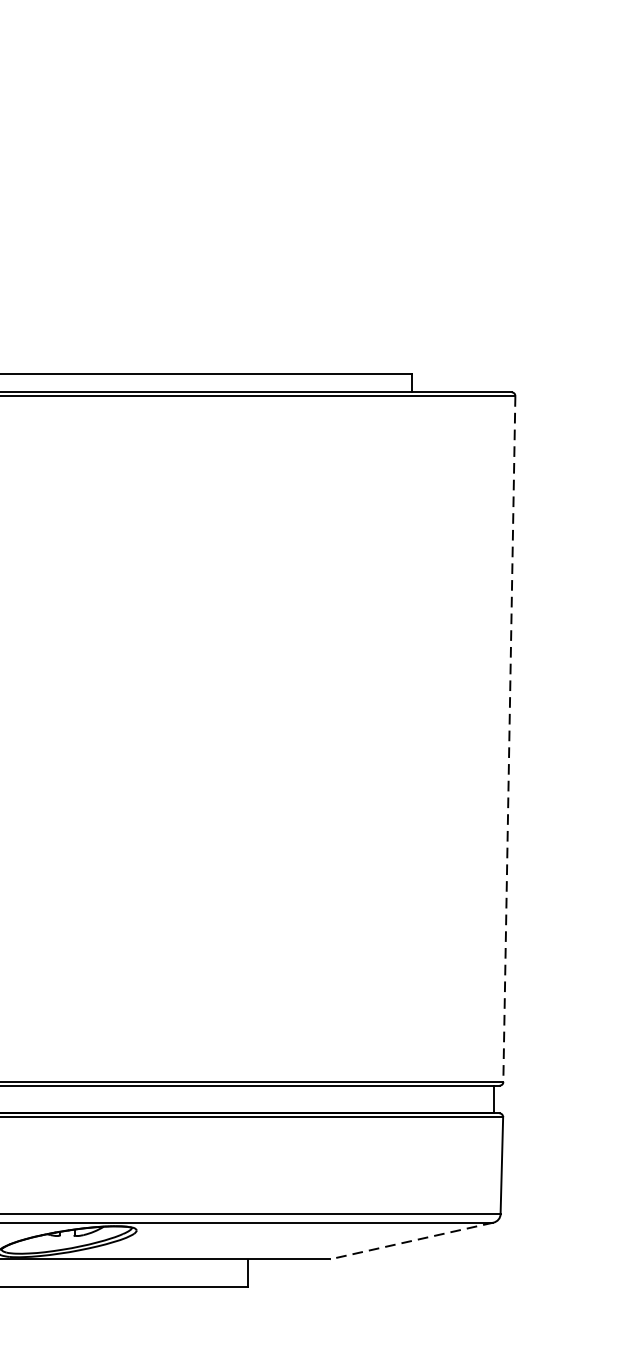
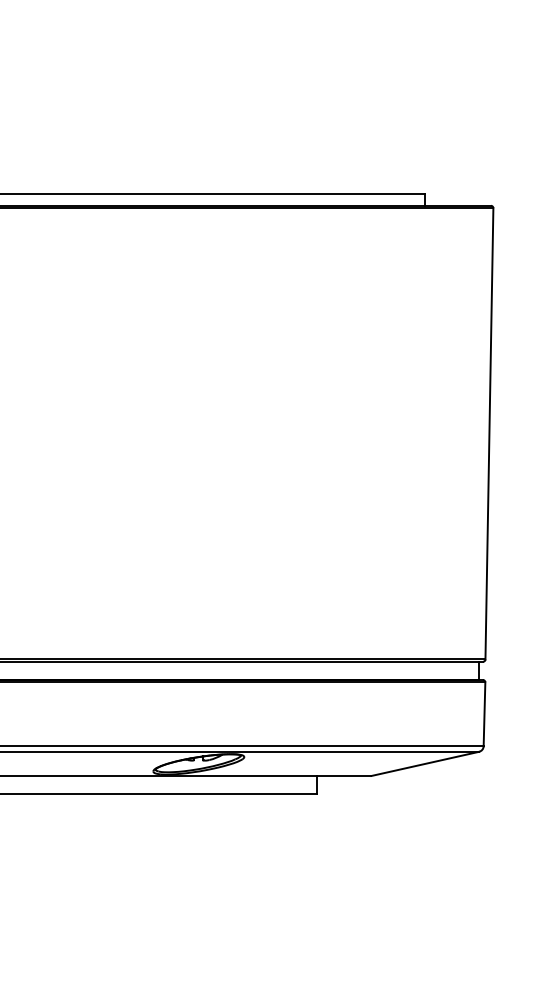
line: (509, 738) -> (489, 433), dashed -> solid
line: (410, 1241) -> (424, 764), dashed -> solid

